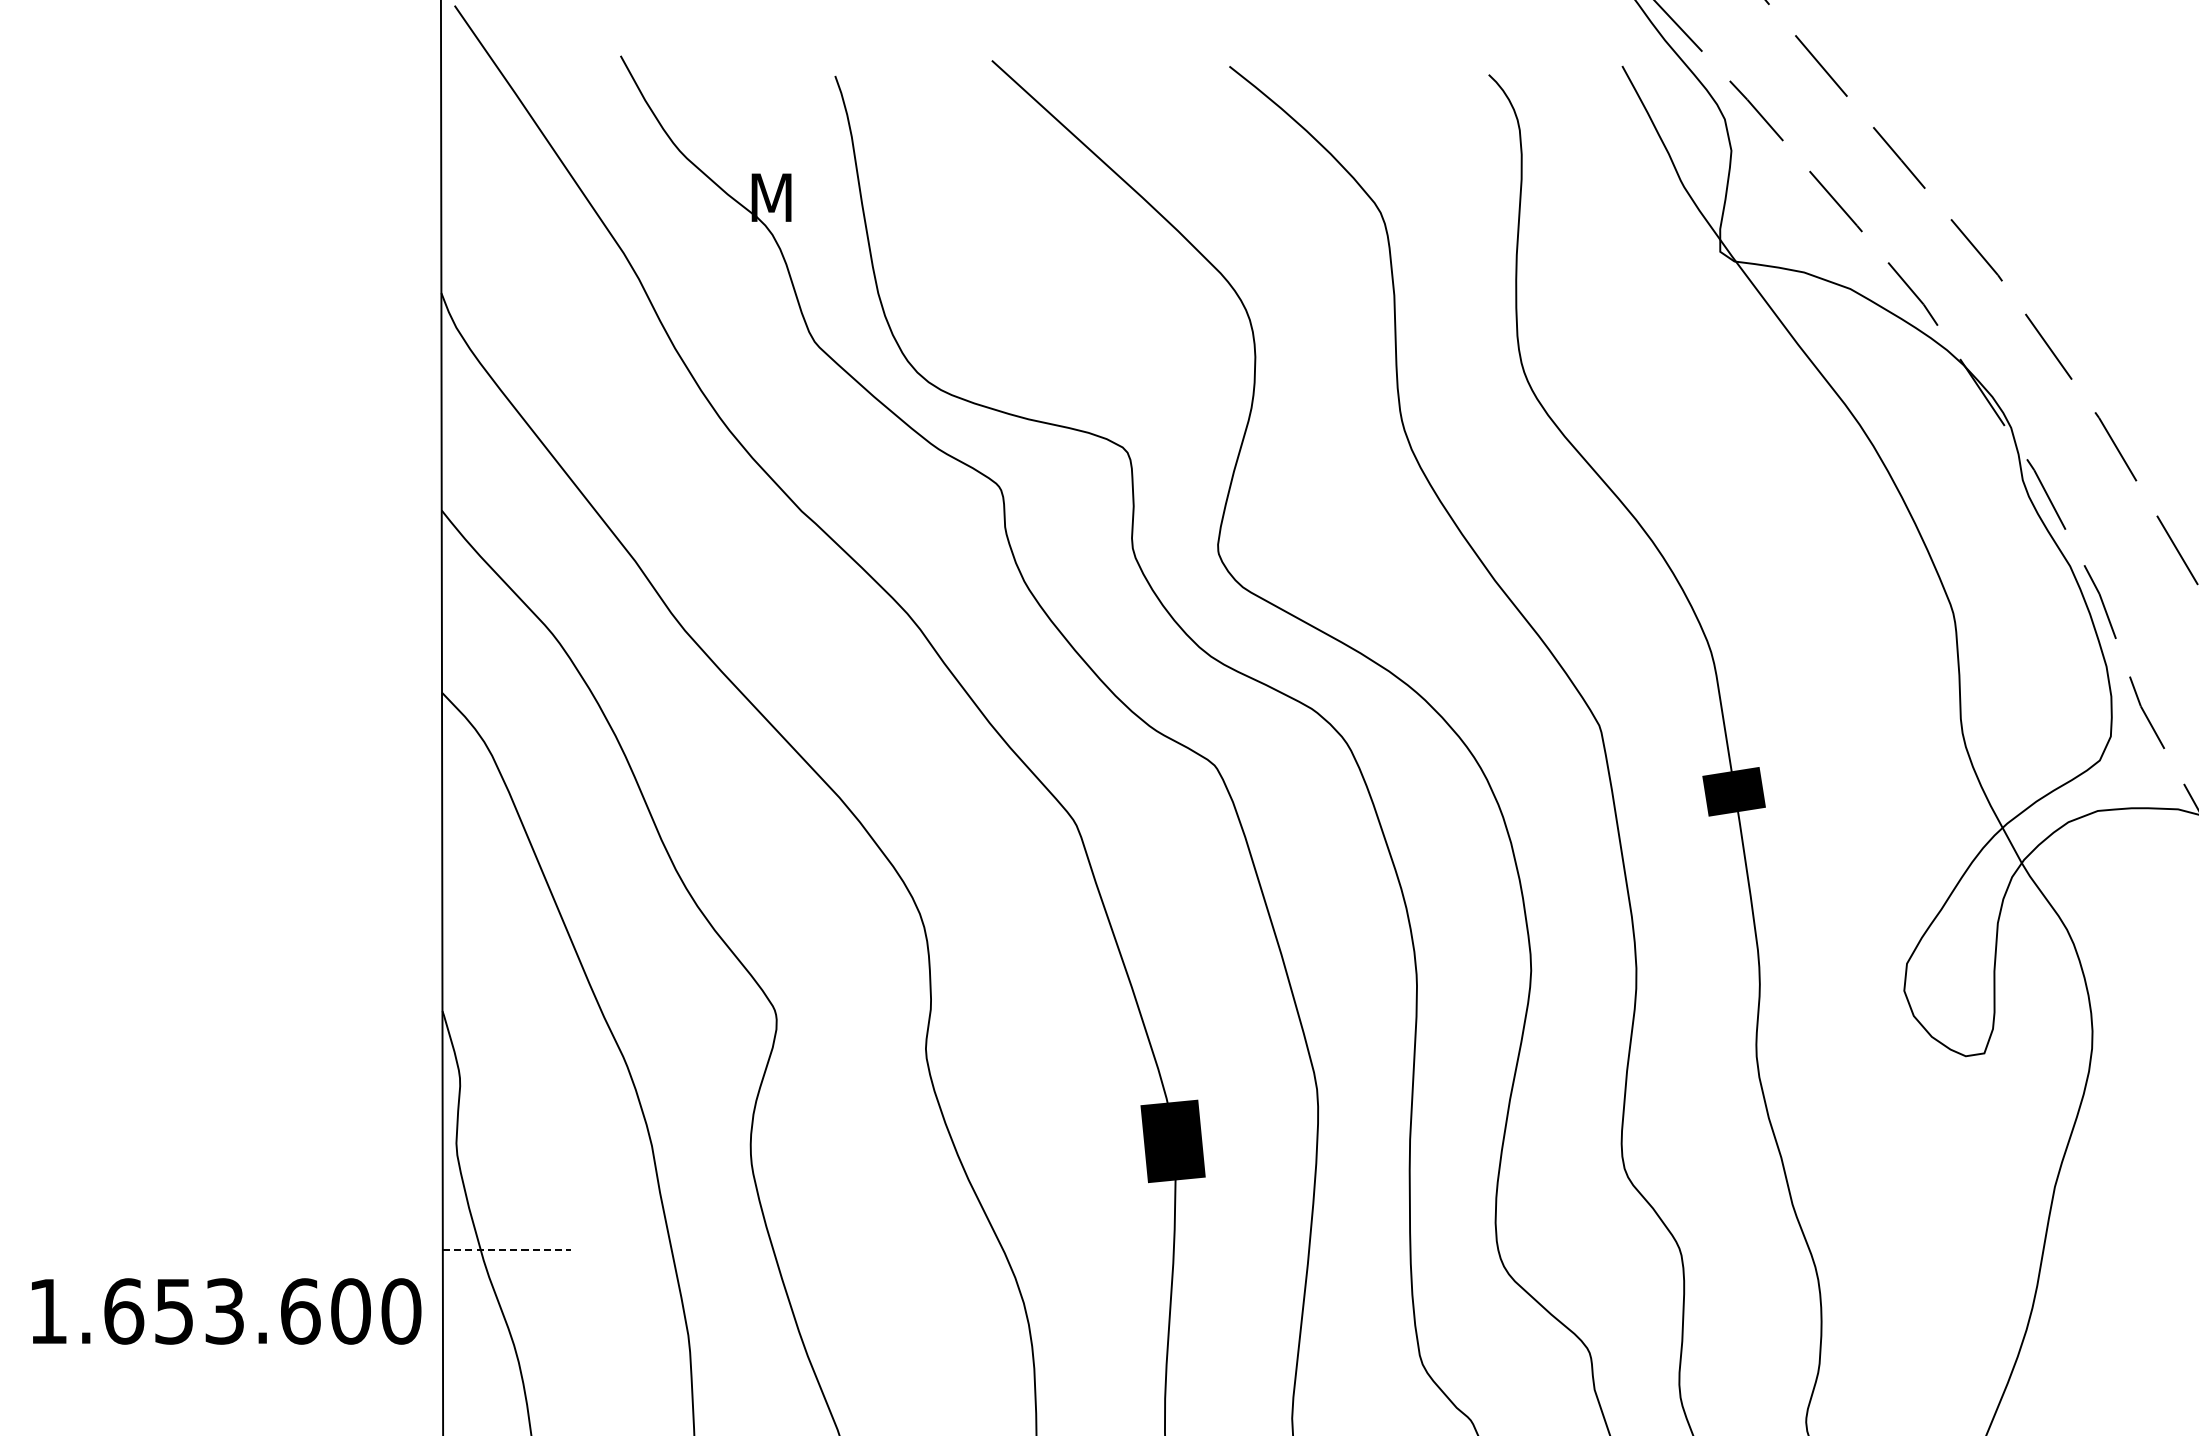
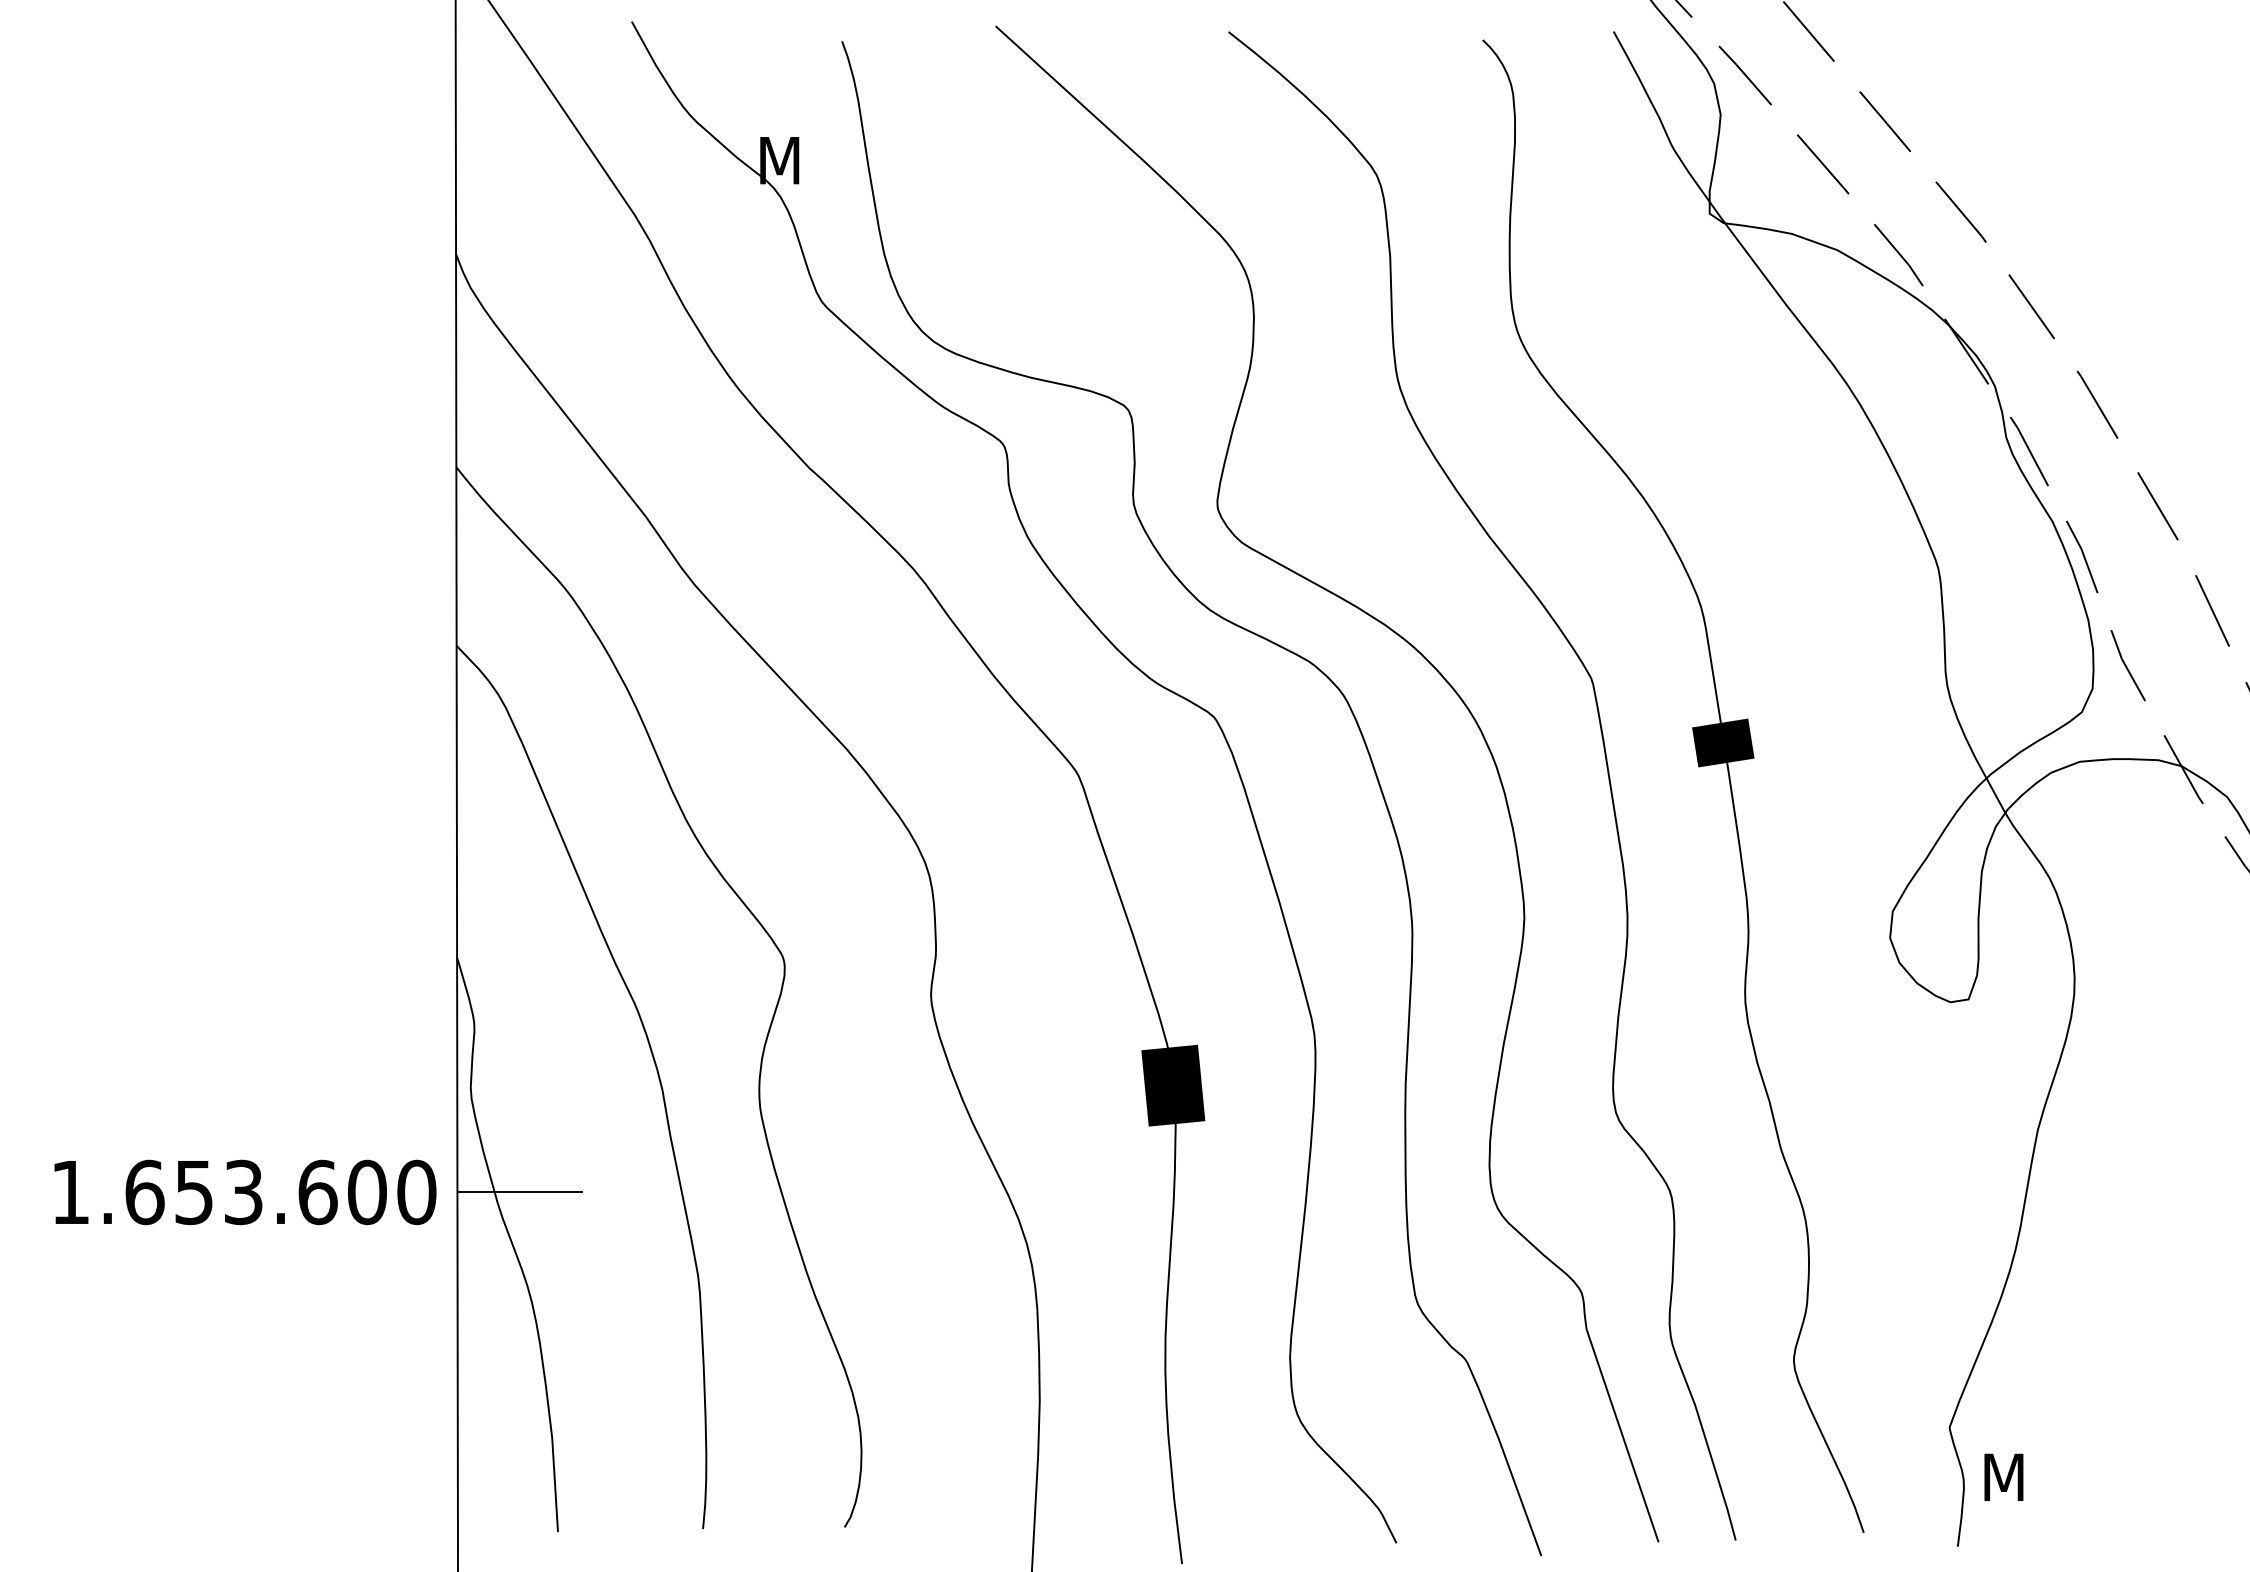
line: (507, 1250) -> (520, 1192), dashed -> solid
text: (226, 1311) -> (245, 1192), moved

